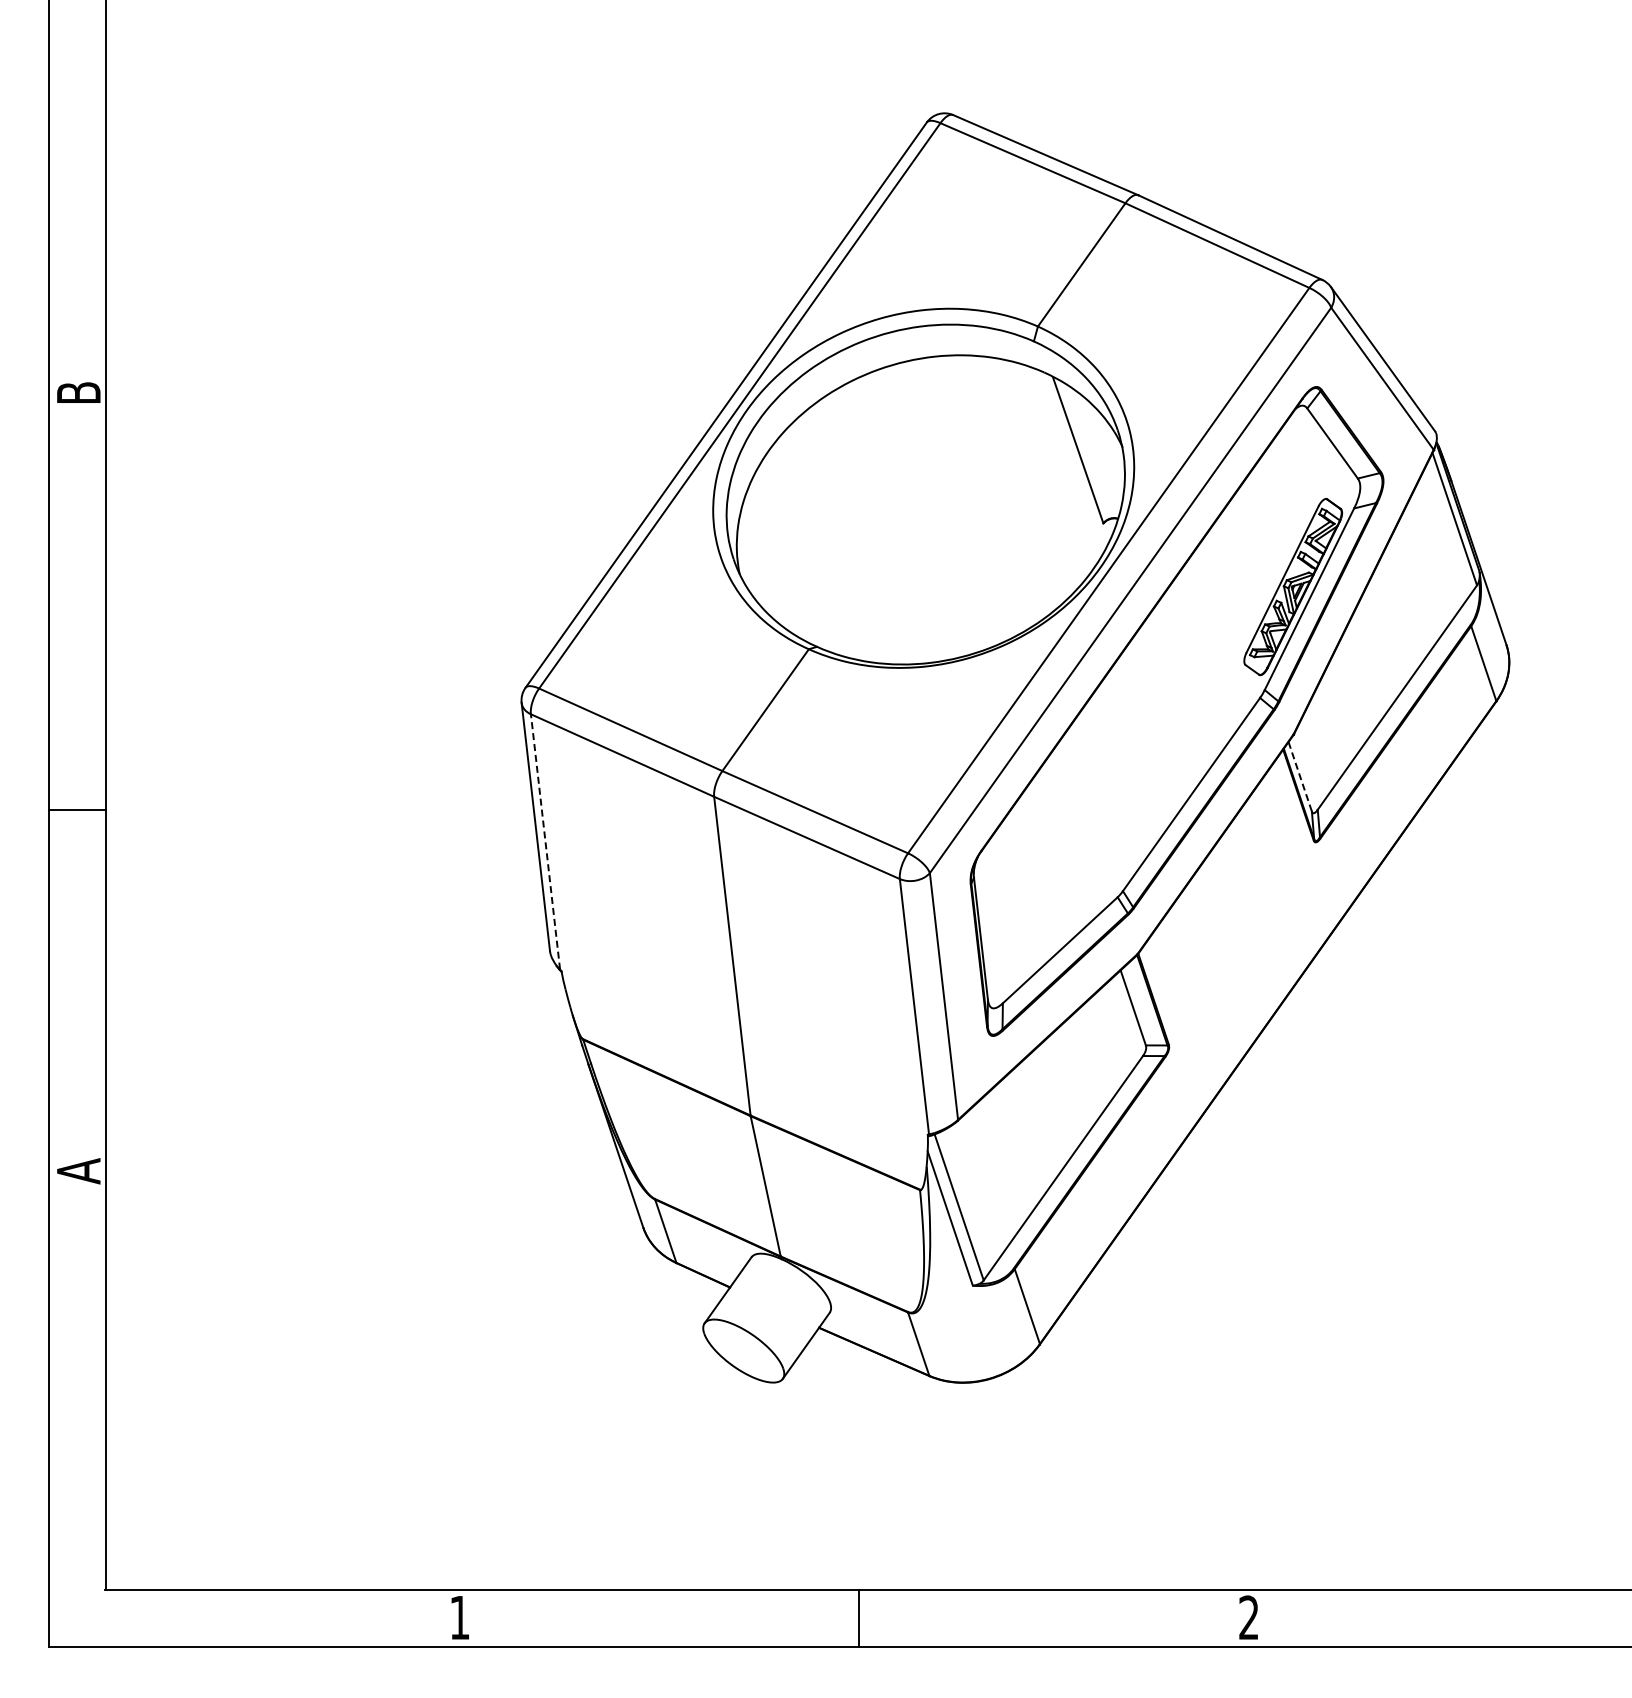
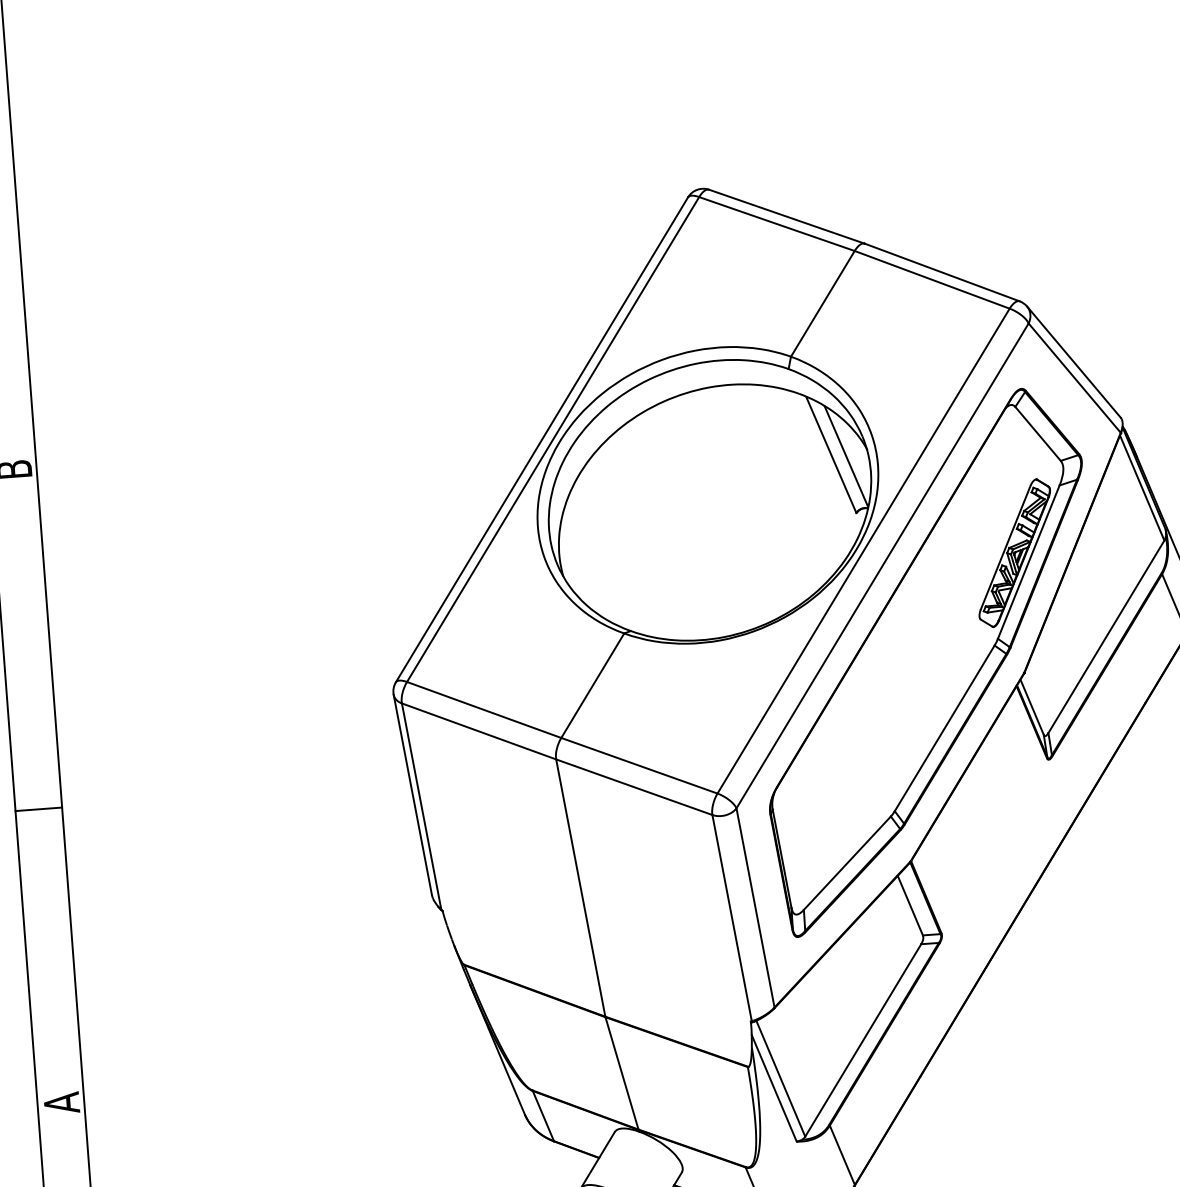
line: (1096, 453) -> (846, 456), added
line: (1300, 776) -> (1032, 706), dashed -> solid
line: (545, 841) -> (421, 806), dashed -> solid

